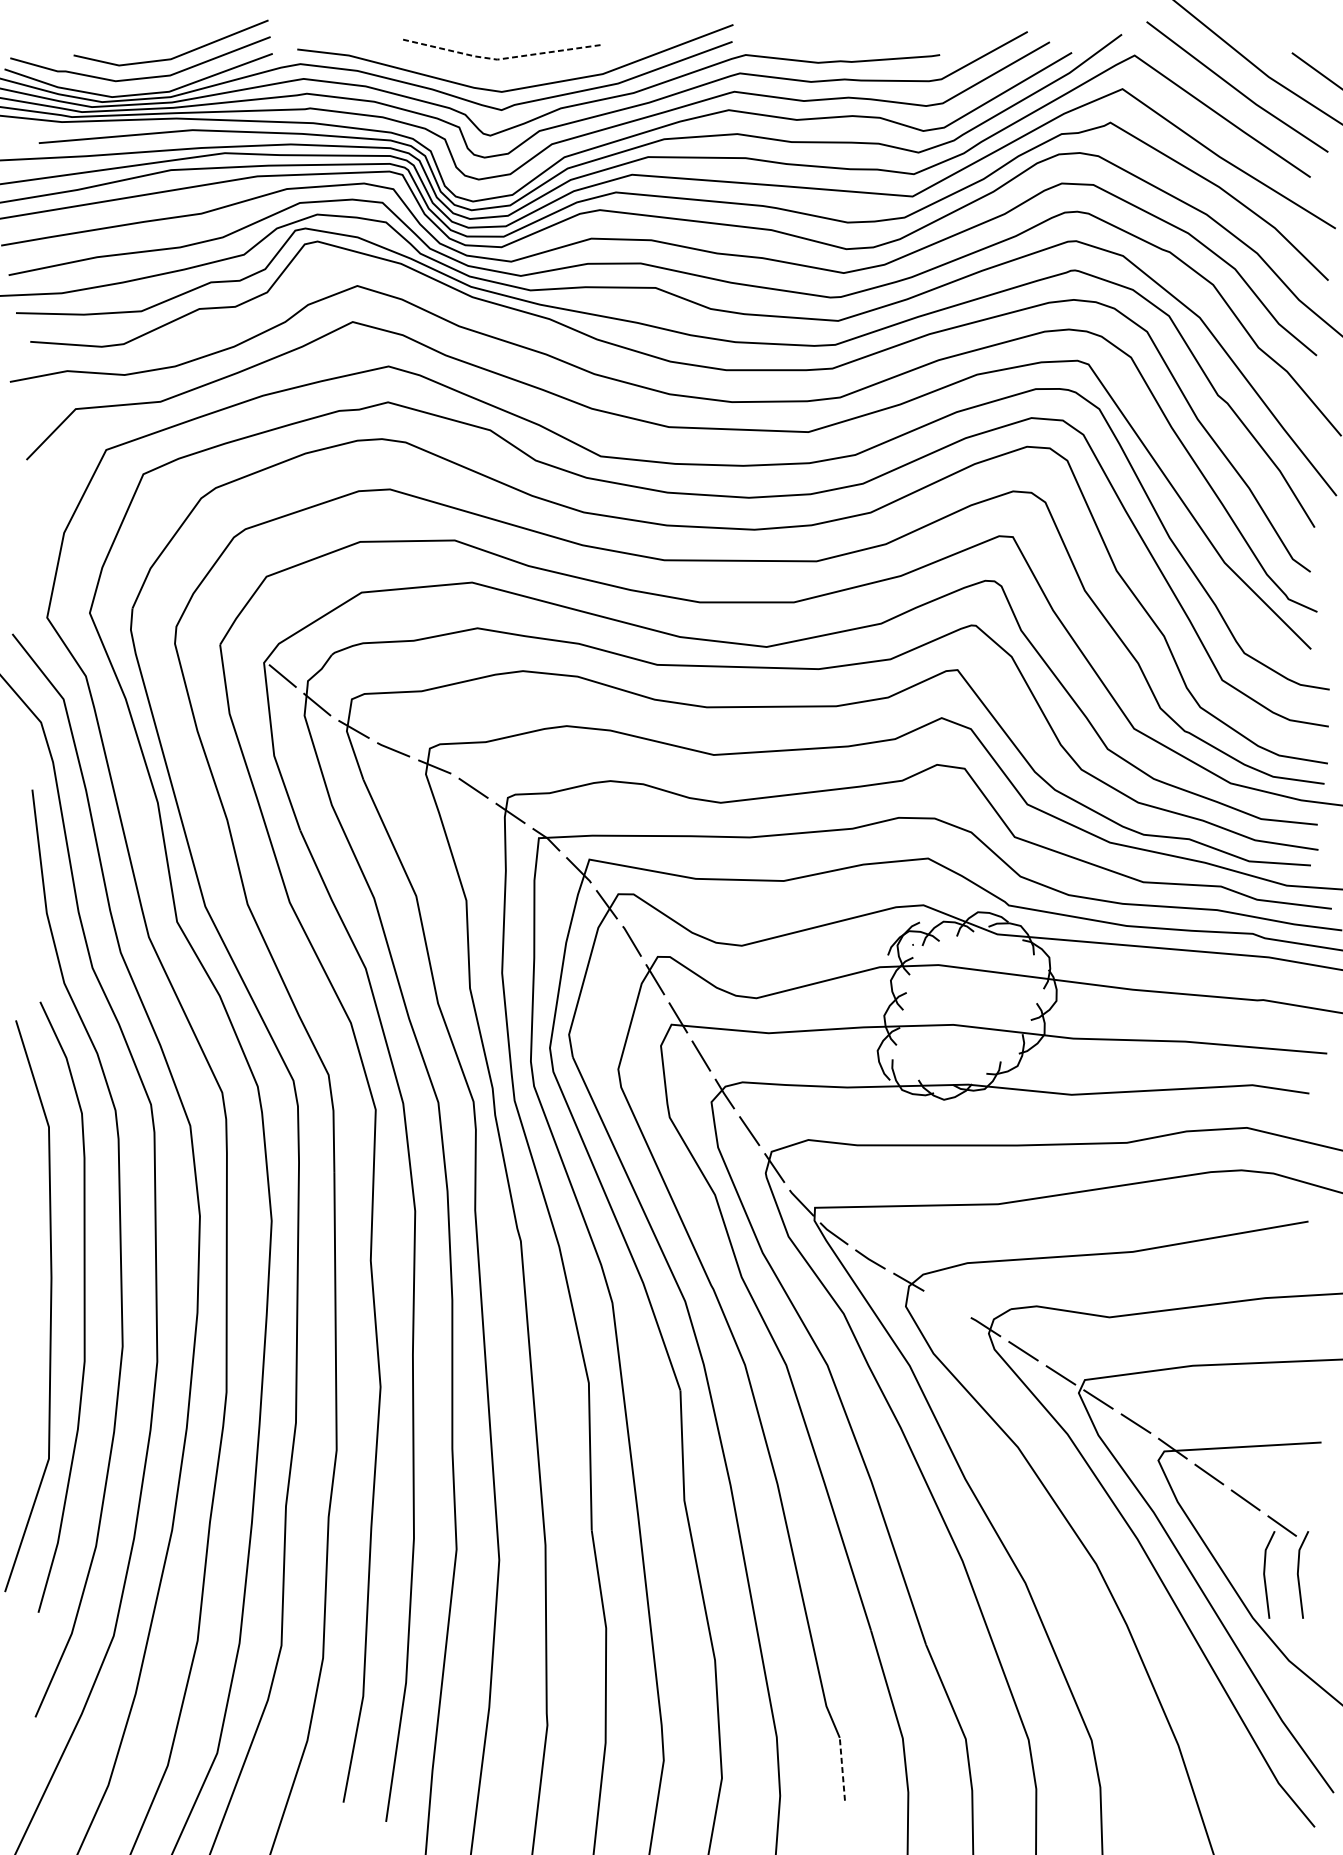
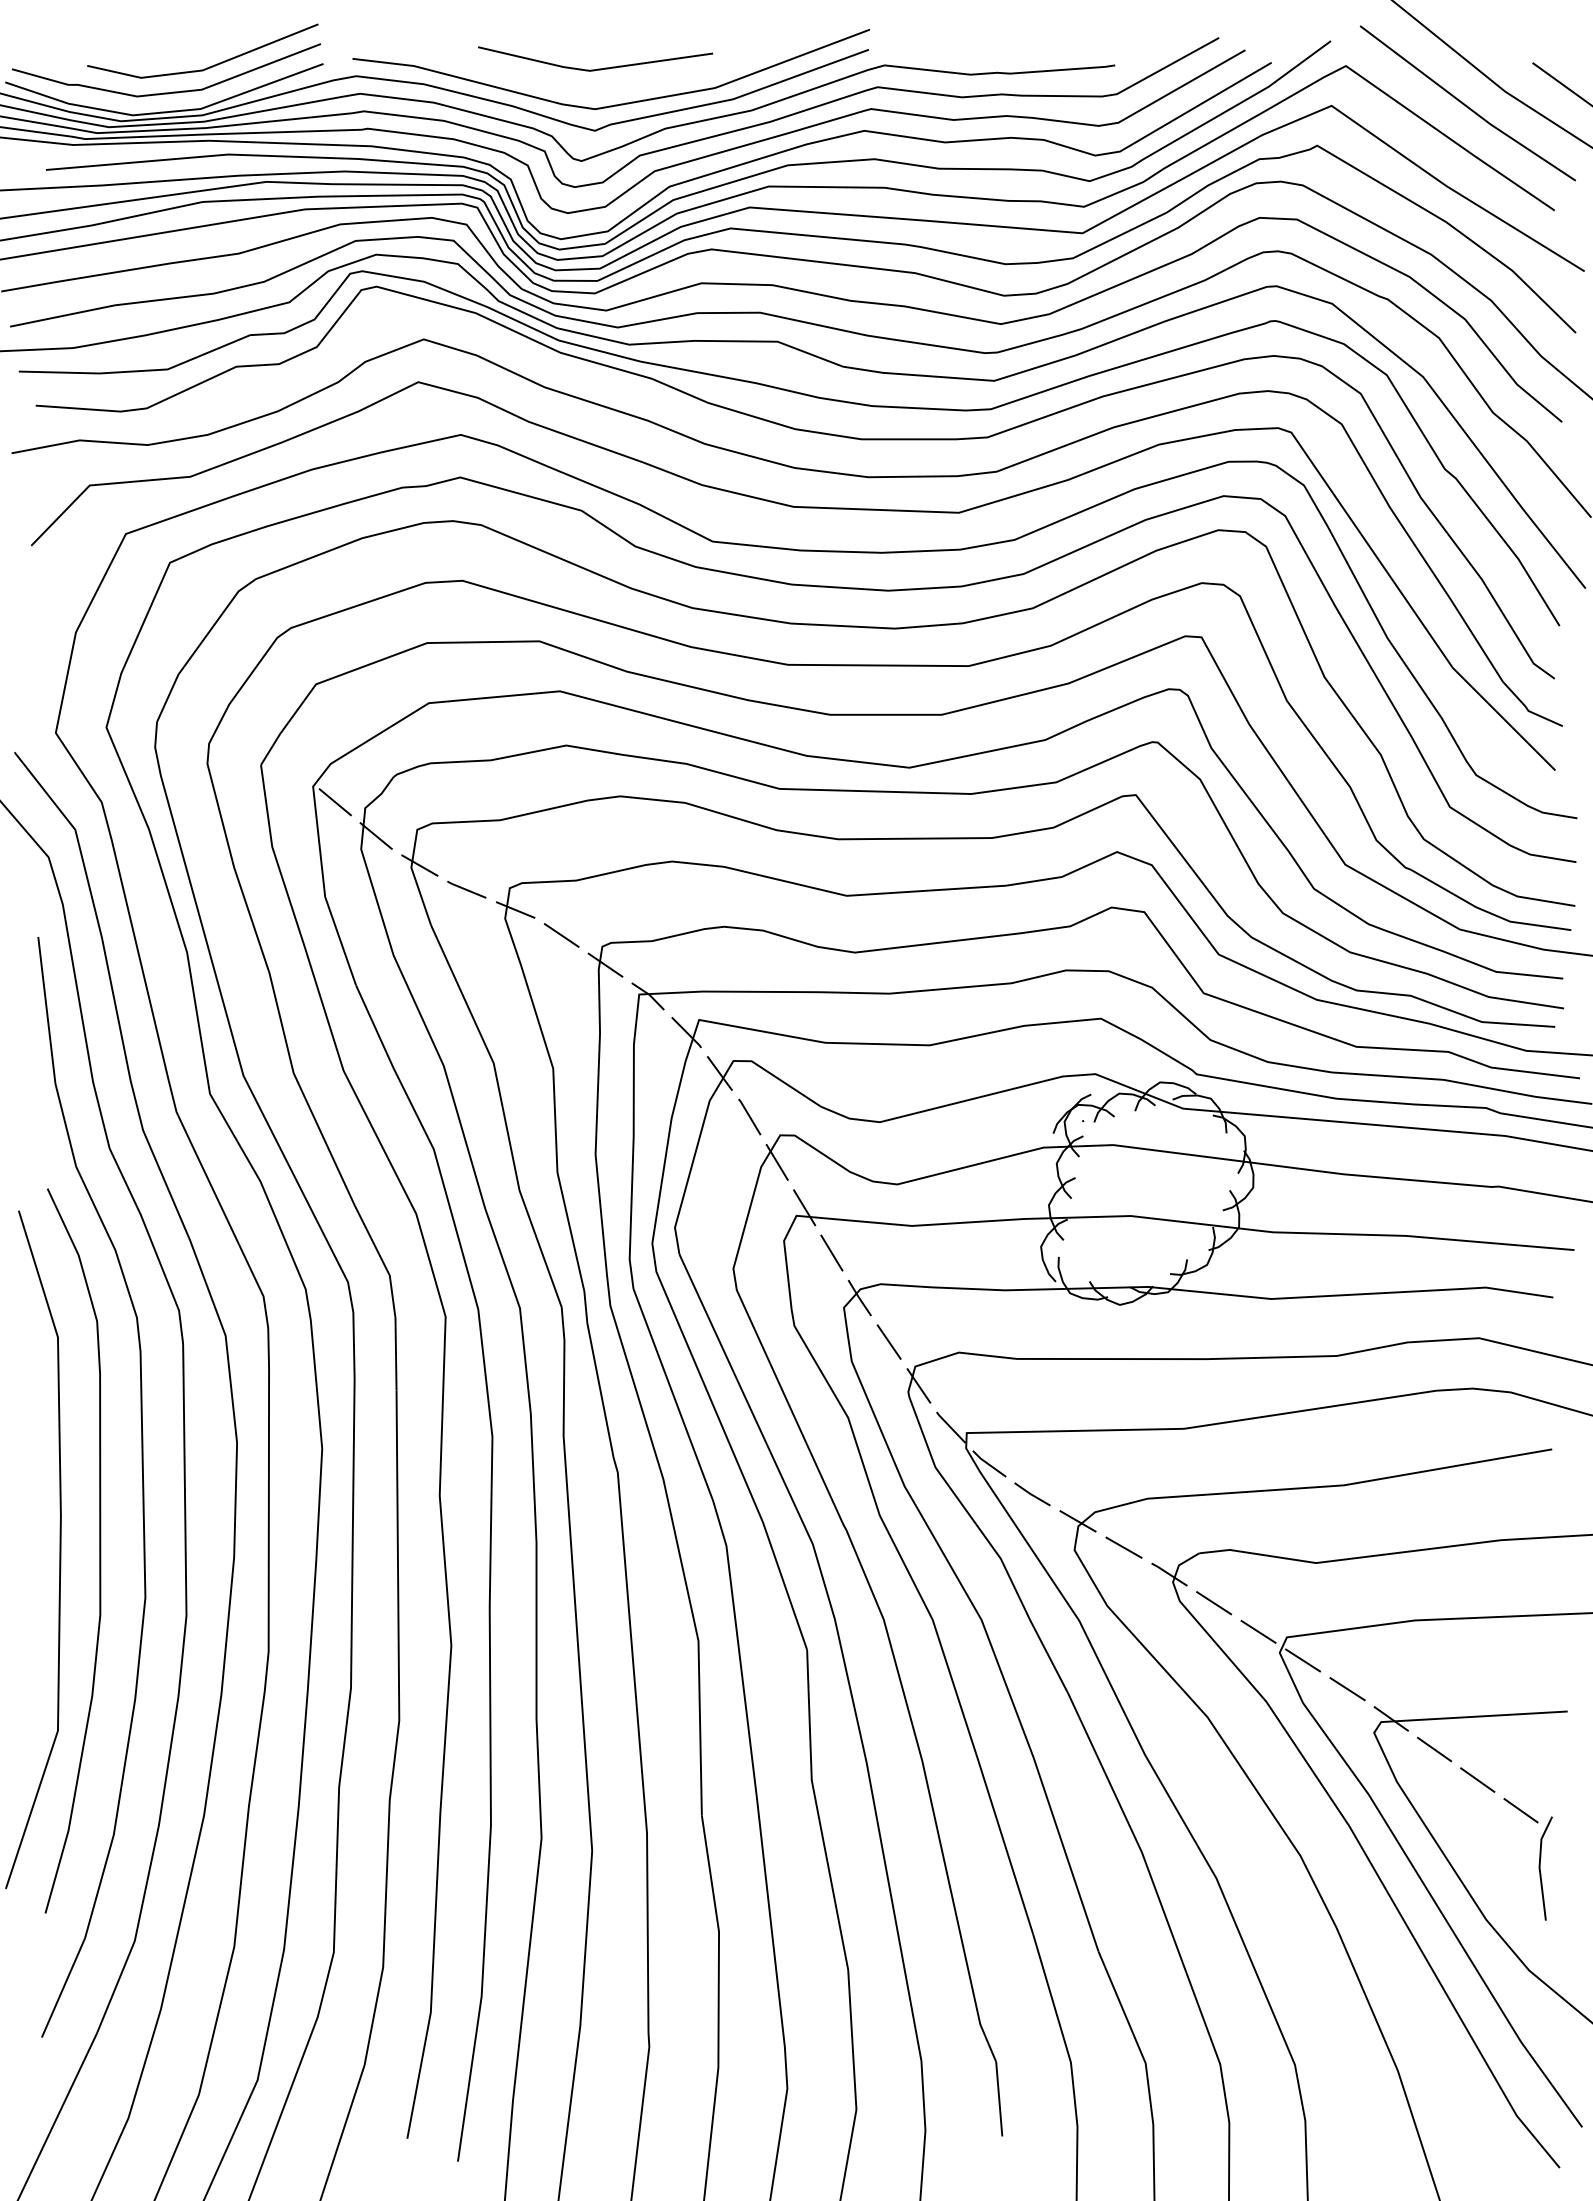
line: (500, 59) -> (593, 70), dashed -> solid
line: (947, 1304) -> (1123, 1547), added
line: (1264, 1574) -> (1500, 1868), removed
line: (842, 1768) -> (999, 2098), dashed -> solid

